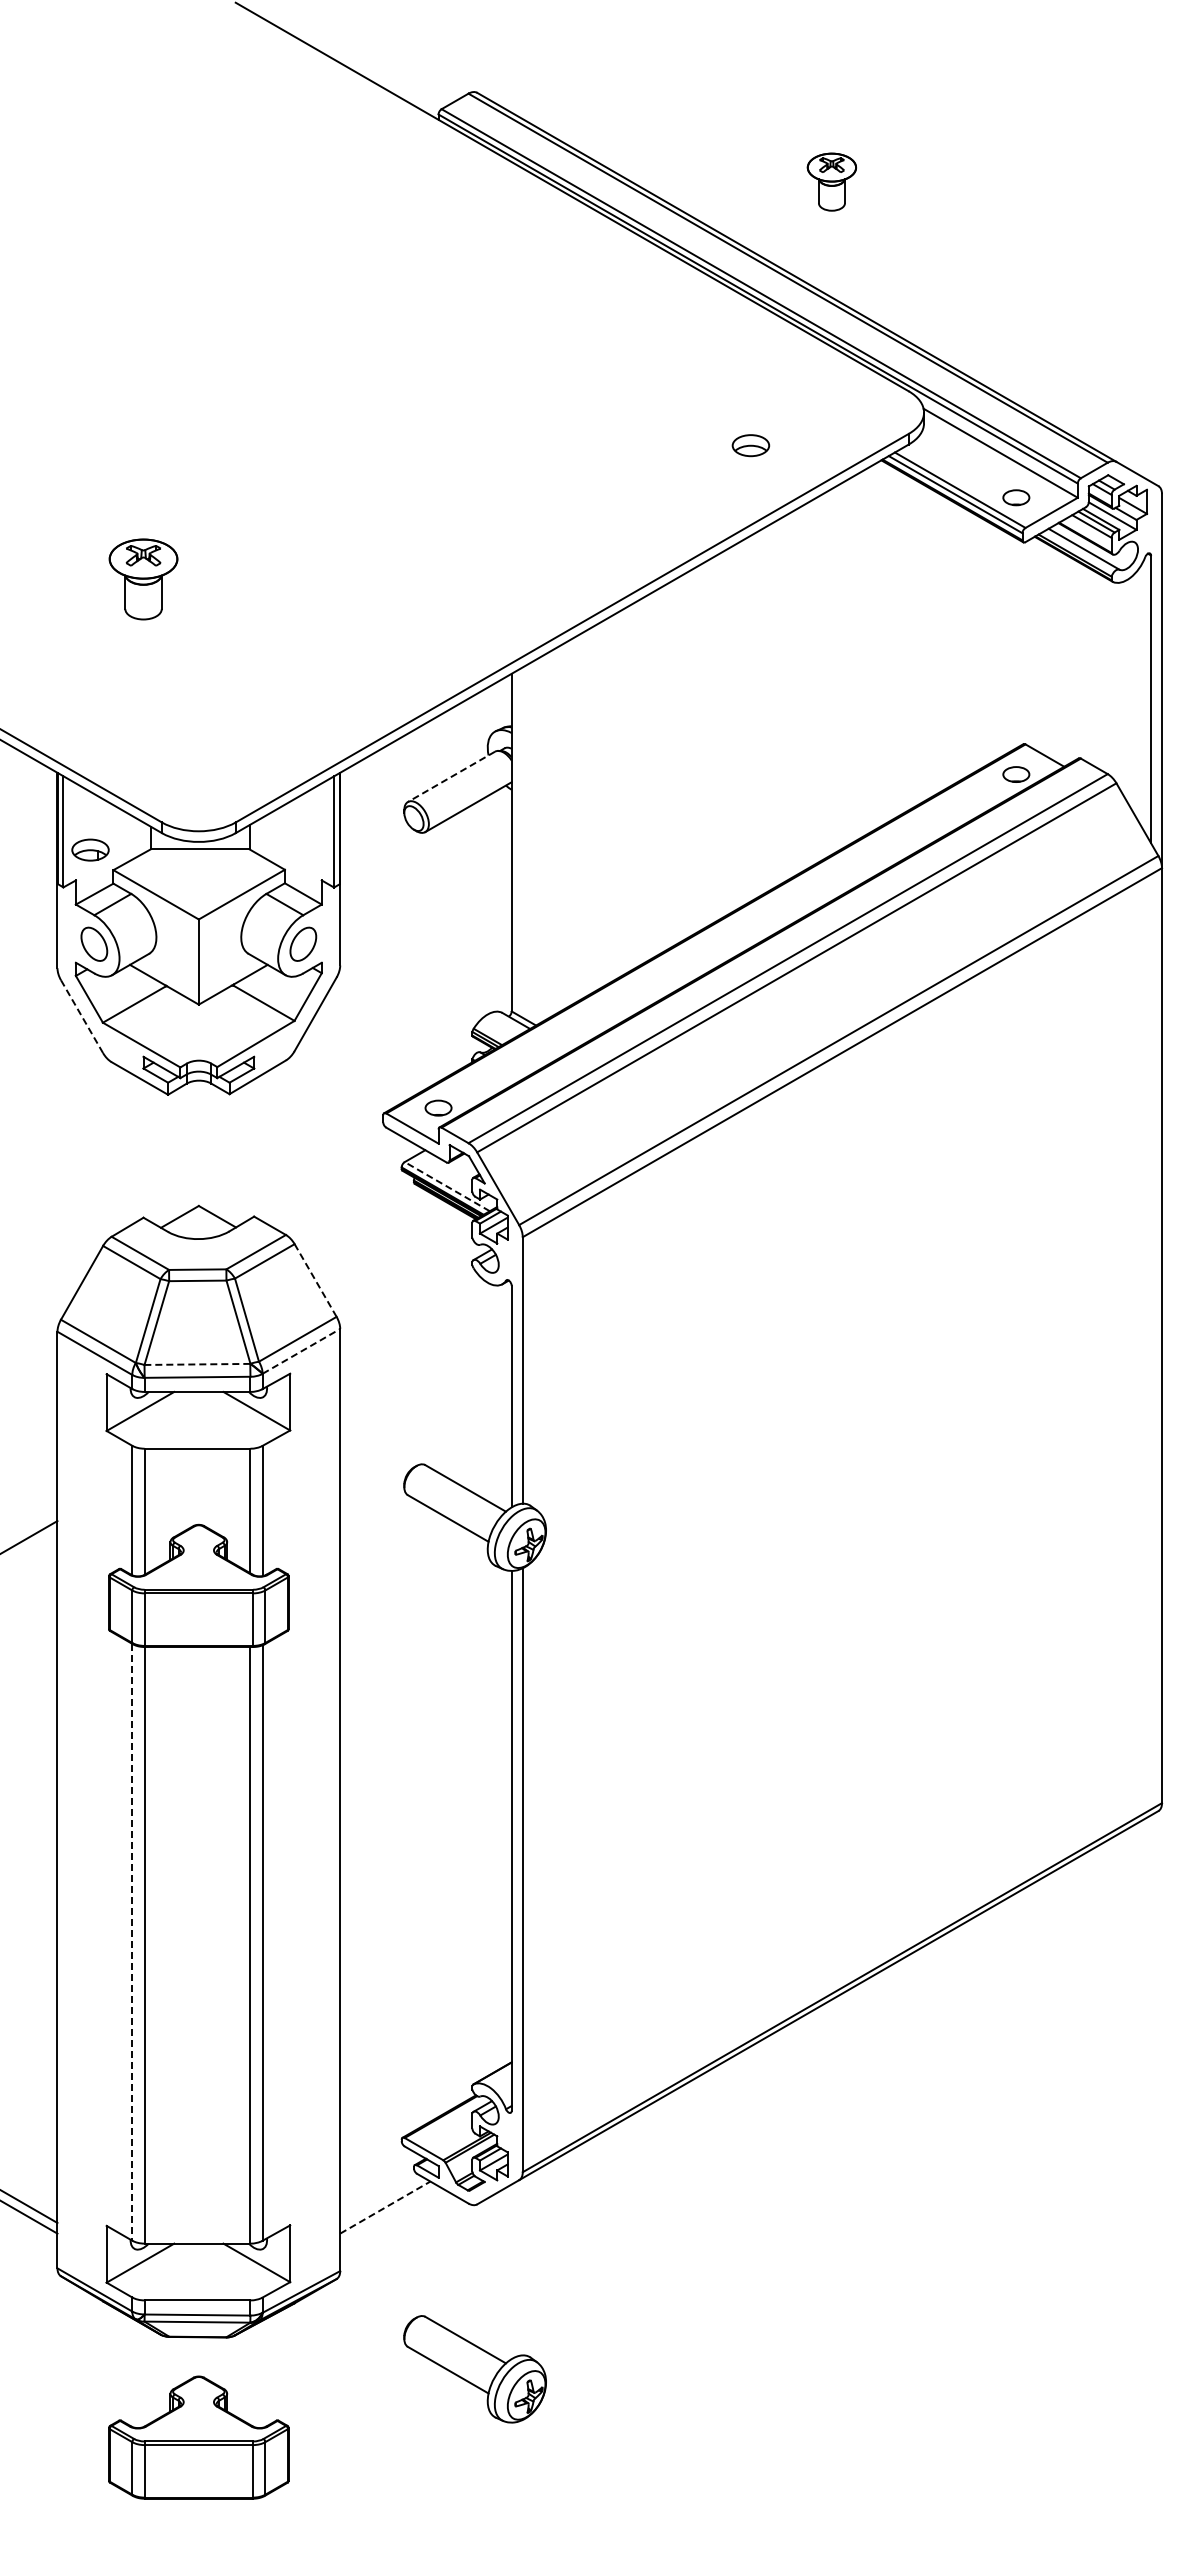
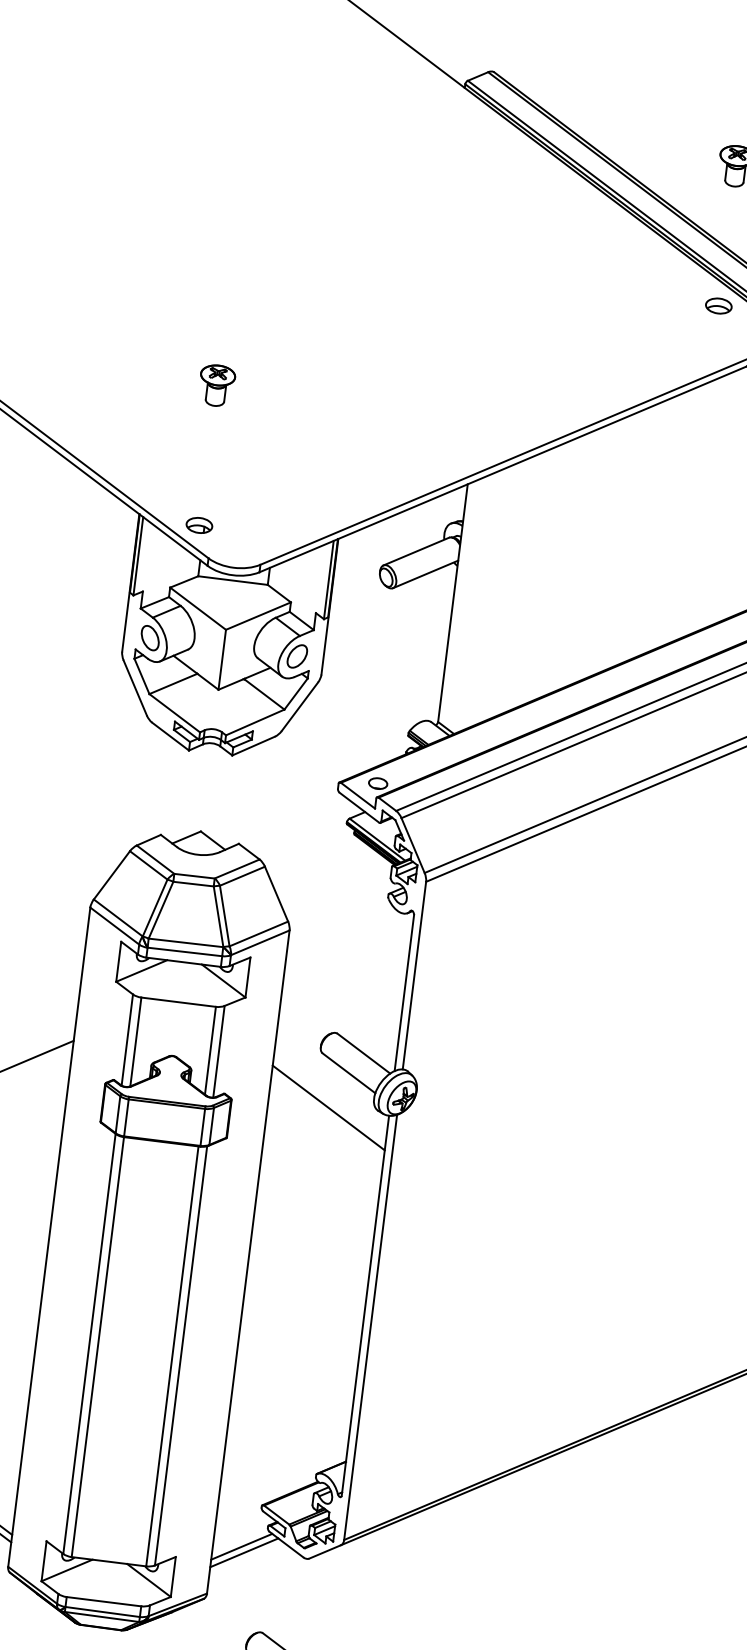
part: (750, 445) -> (718, 305), moved
part: (143, 579) -> (216, 385), size x0.71
line: (451, 777) -> (416, 552), dashed -> solid
part: (90, 849) -> (199, 525), moved
line: (82, 1016) -> (135, 687), dashed -> solid
line: (446, 1186) -> (376, 839), dashed -> solid
line: (315, 1280) -> (276, 894), dashed -> solid
line: (301, 1351) -> (260, 942), dashed -> solid
line: (197, 1364) -> (186, 942), dashed -> solid
line: (425, 1570) -> (328, 1107), added
line: (132, 1942) -> (89, 1344), dashed -> solid
line: (380, 2199) -> (241, 1546), added
line: (385, 2207) -> (244, 1552), dashed -> solid

